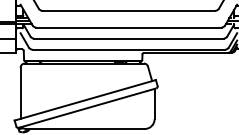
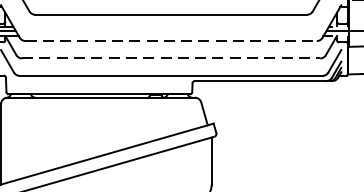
line: (128, 27) -> (170, 41), solid -> dashed
line: (128, 38) -> (170, 58), solid -> dashed

